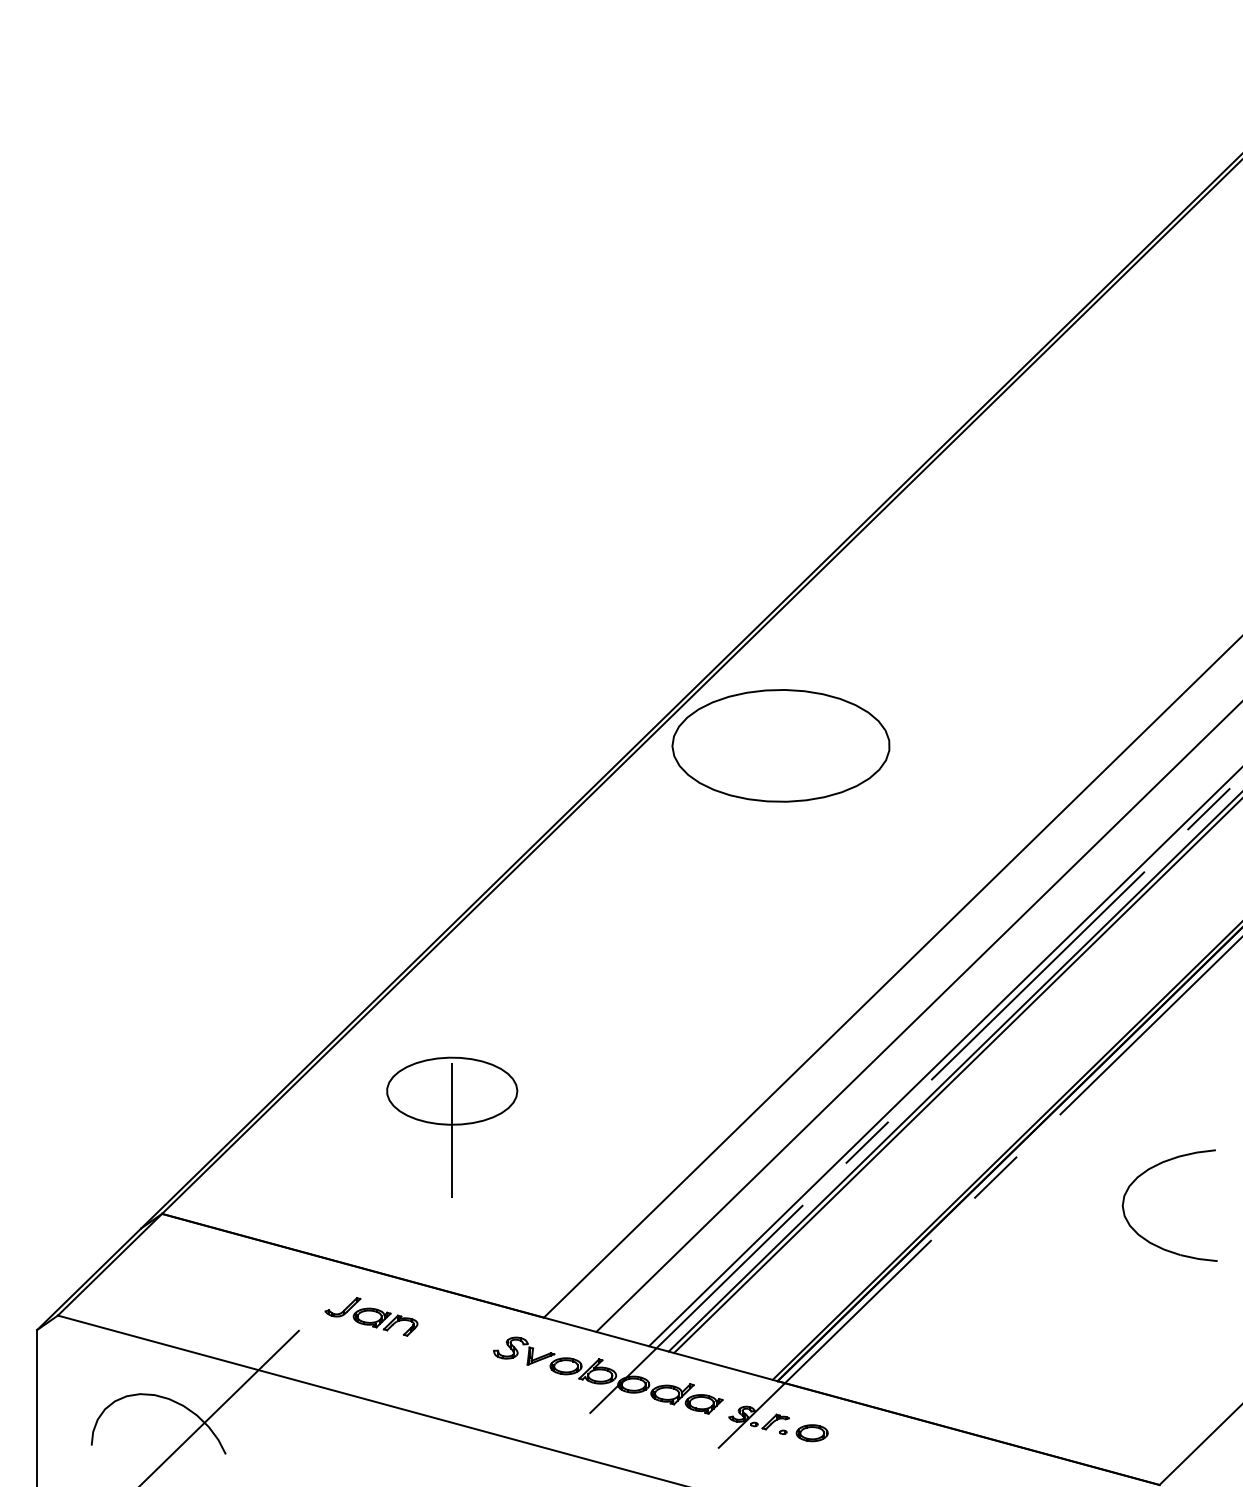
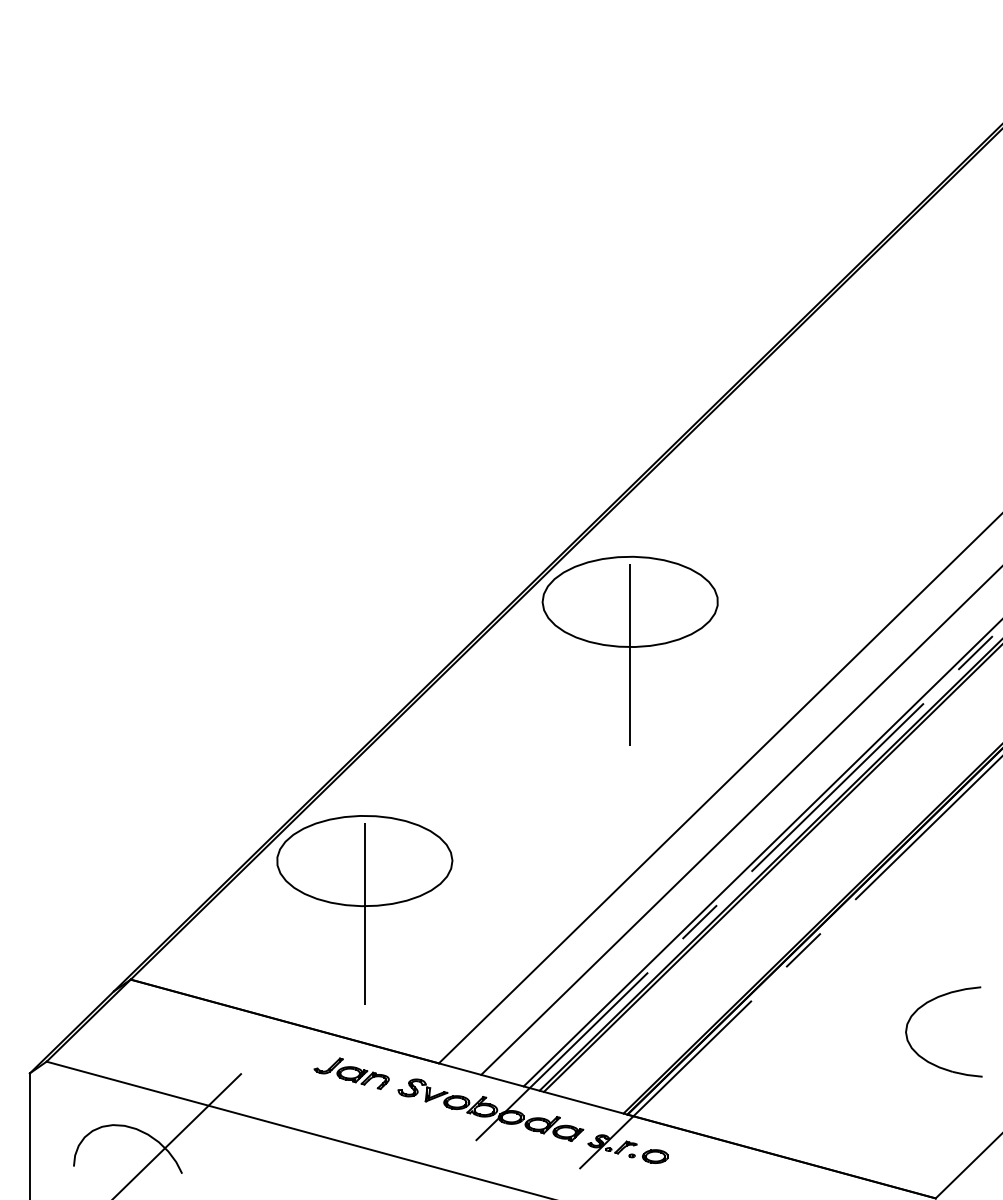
line: (781, 811) -> (630, 654), added
part: (451, 1127) -> (364, 909), size x1.67
part: (1143, 1175) -> (922, 1007), moved
part: (371, 1316) -> (351, 1073), moved

